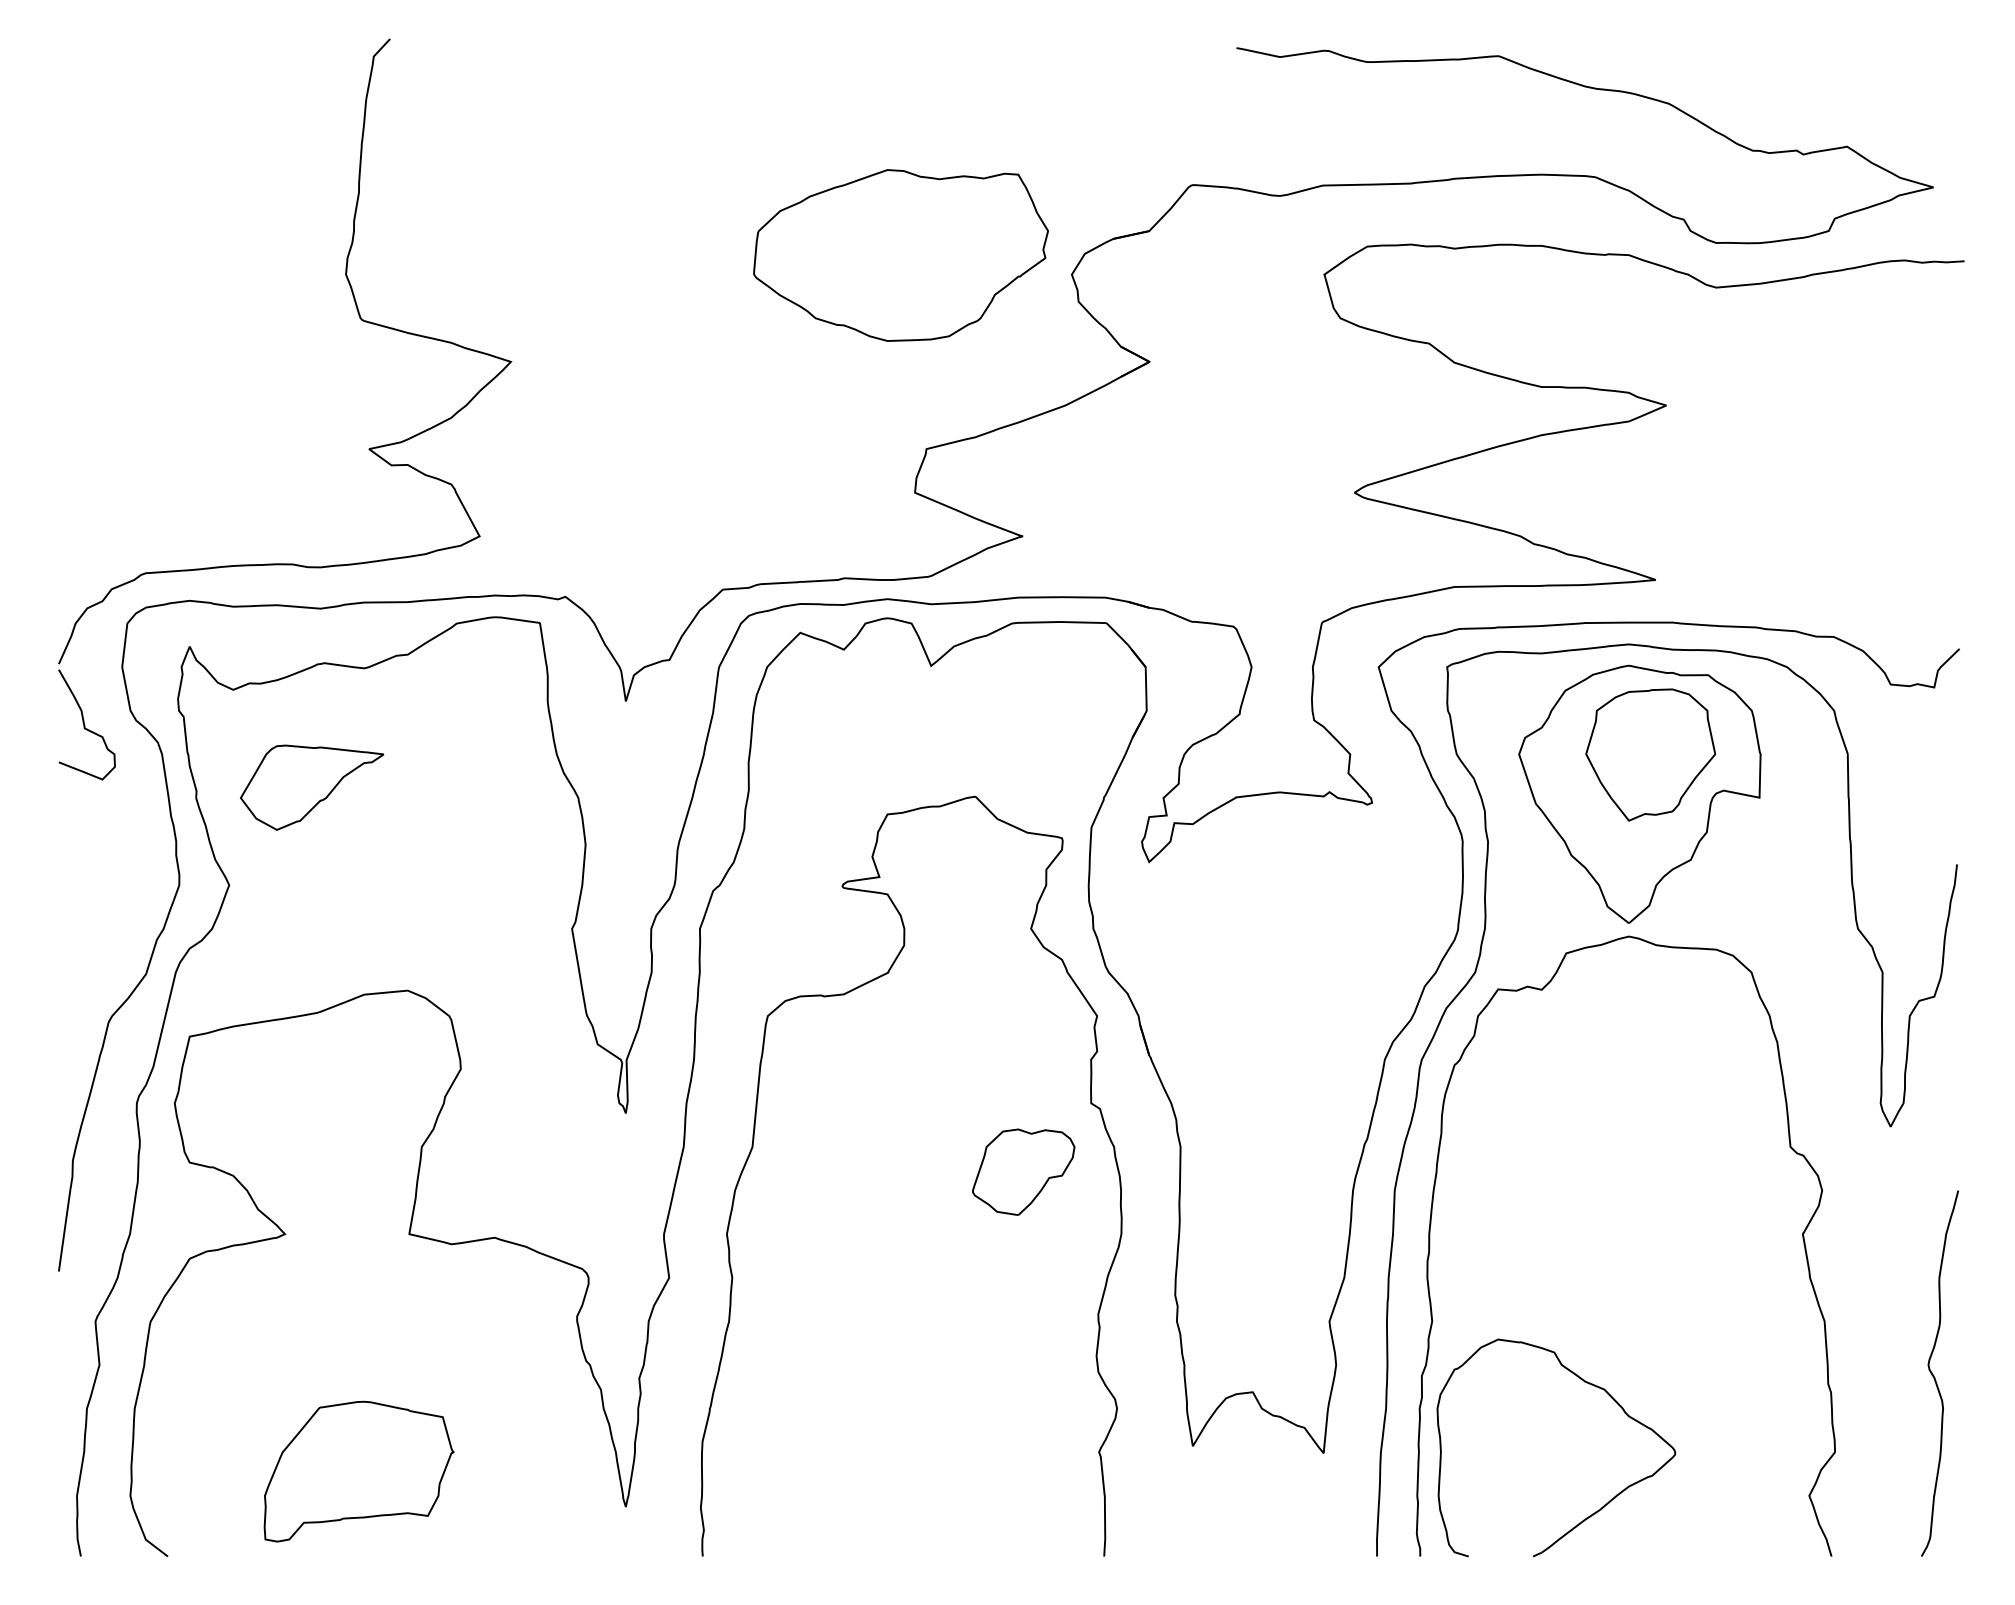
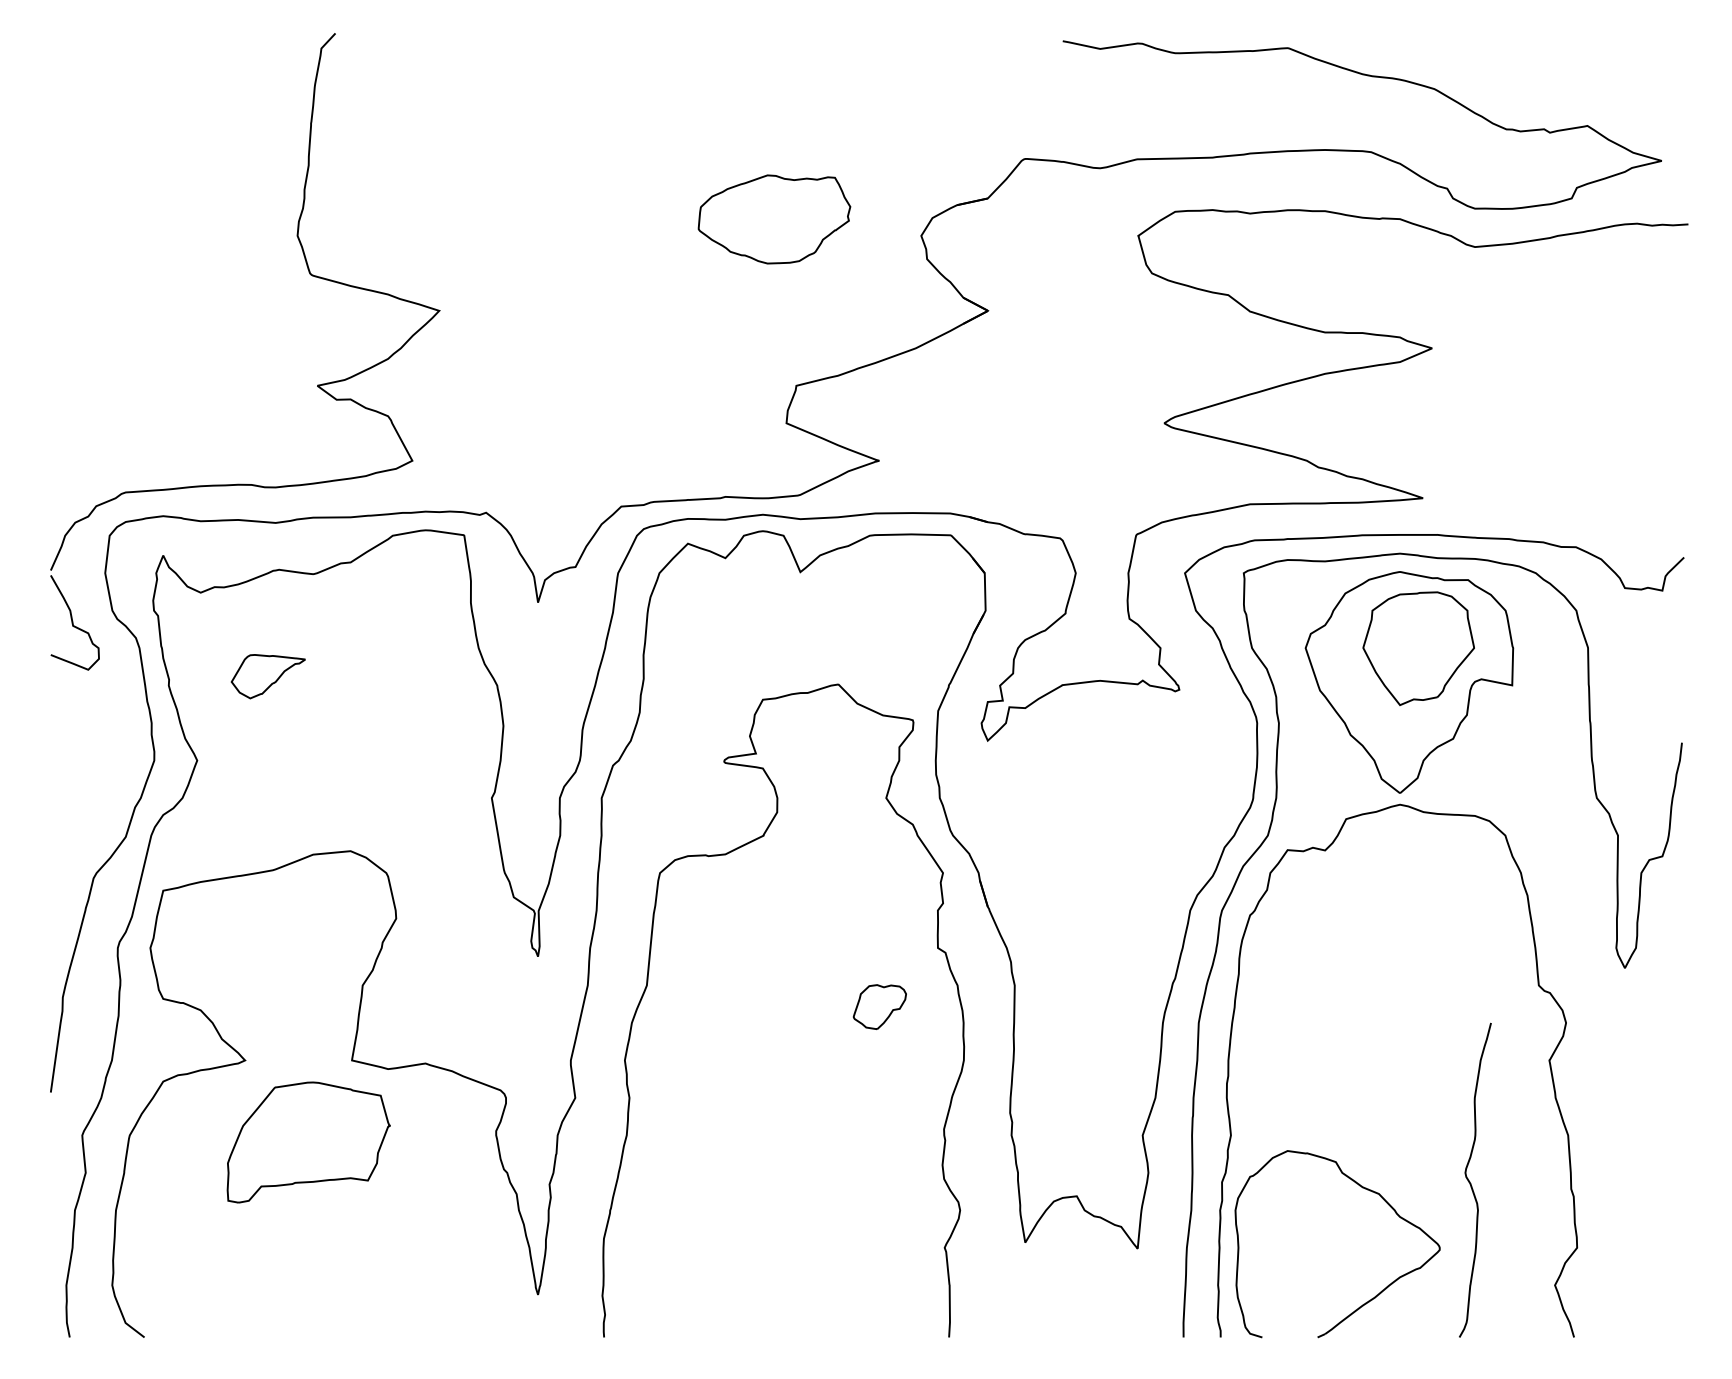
part: (901, 255) -> (774, 219), size x0.6
part: (312, 787) -> (268, 676), size x0.6
part: (1023, 1171) -> (879, 1006), size x0.6
curve: (1934, 1375) -> (1470, 1181), moved
part: (358, 1471) -> (308, 1142), moved

